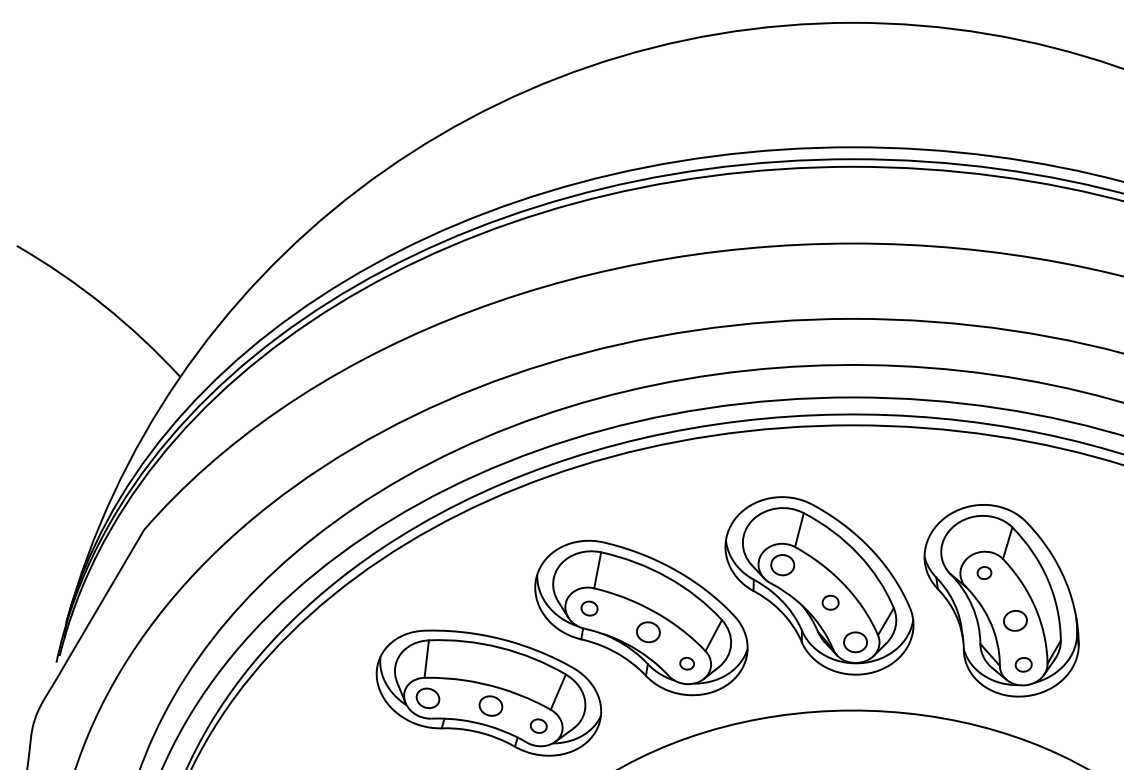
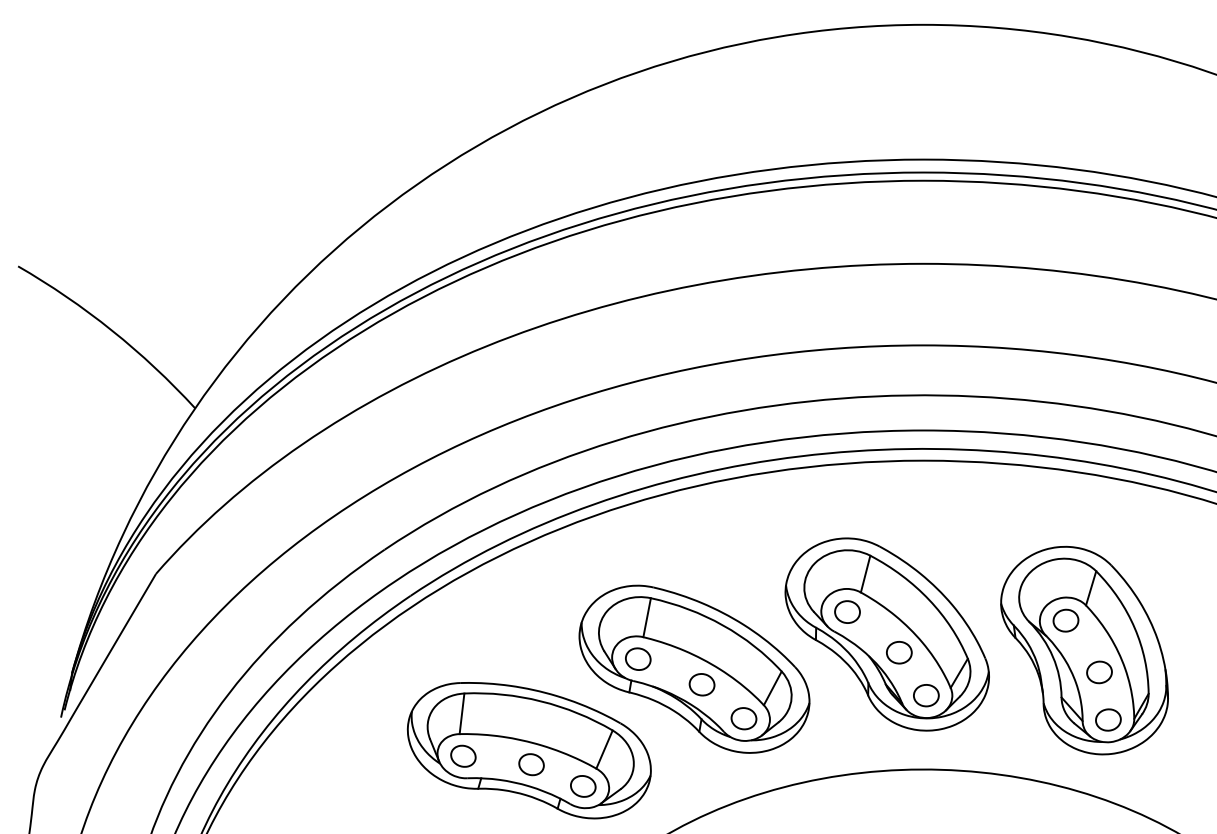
part: (984, 572) -> (1065, 620), size x1.67
part: (830, 602) -> (899, 652), size x1.43
part: (589, 608) -> (638, 658), size x1.43
part: (686, 663) -> (743, 718), size x1.67
part: (1023, 664) -> (1108, 719), size x1.43
part: (538, 726) -> (583, 786), size x1.43

